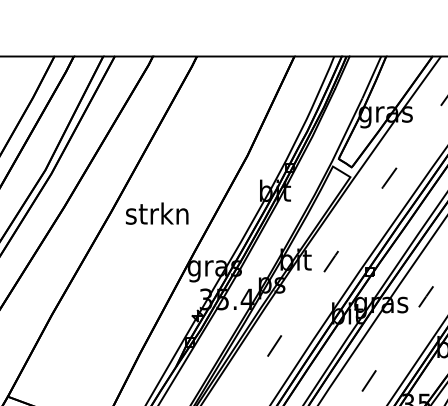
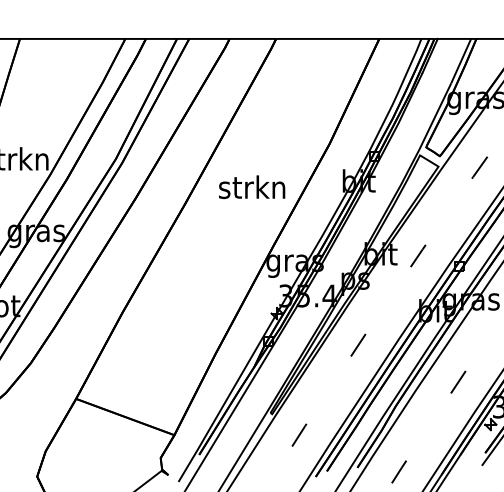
text: (157, 213) -> (252, 187), moved

